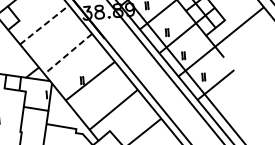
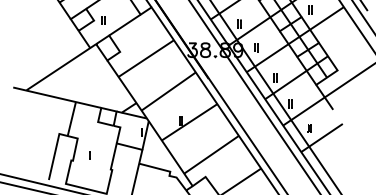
line: (43, 24) -> (145, 58), dashed -> solid
line: (68, 53) -> (168, 91), dashed -> solid

